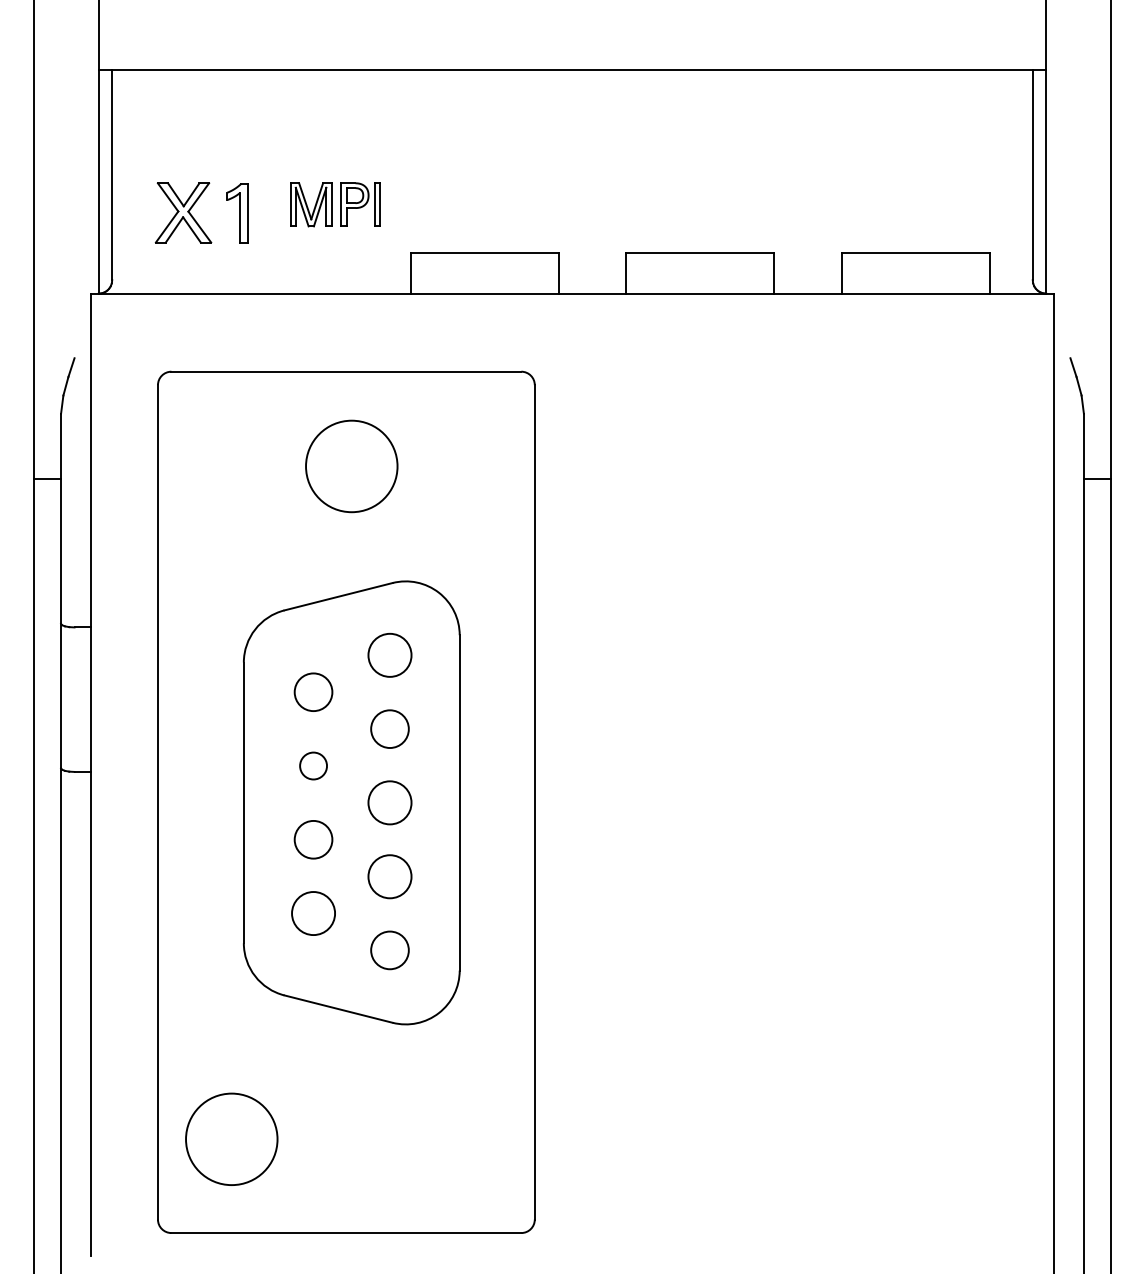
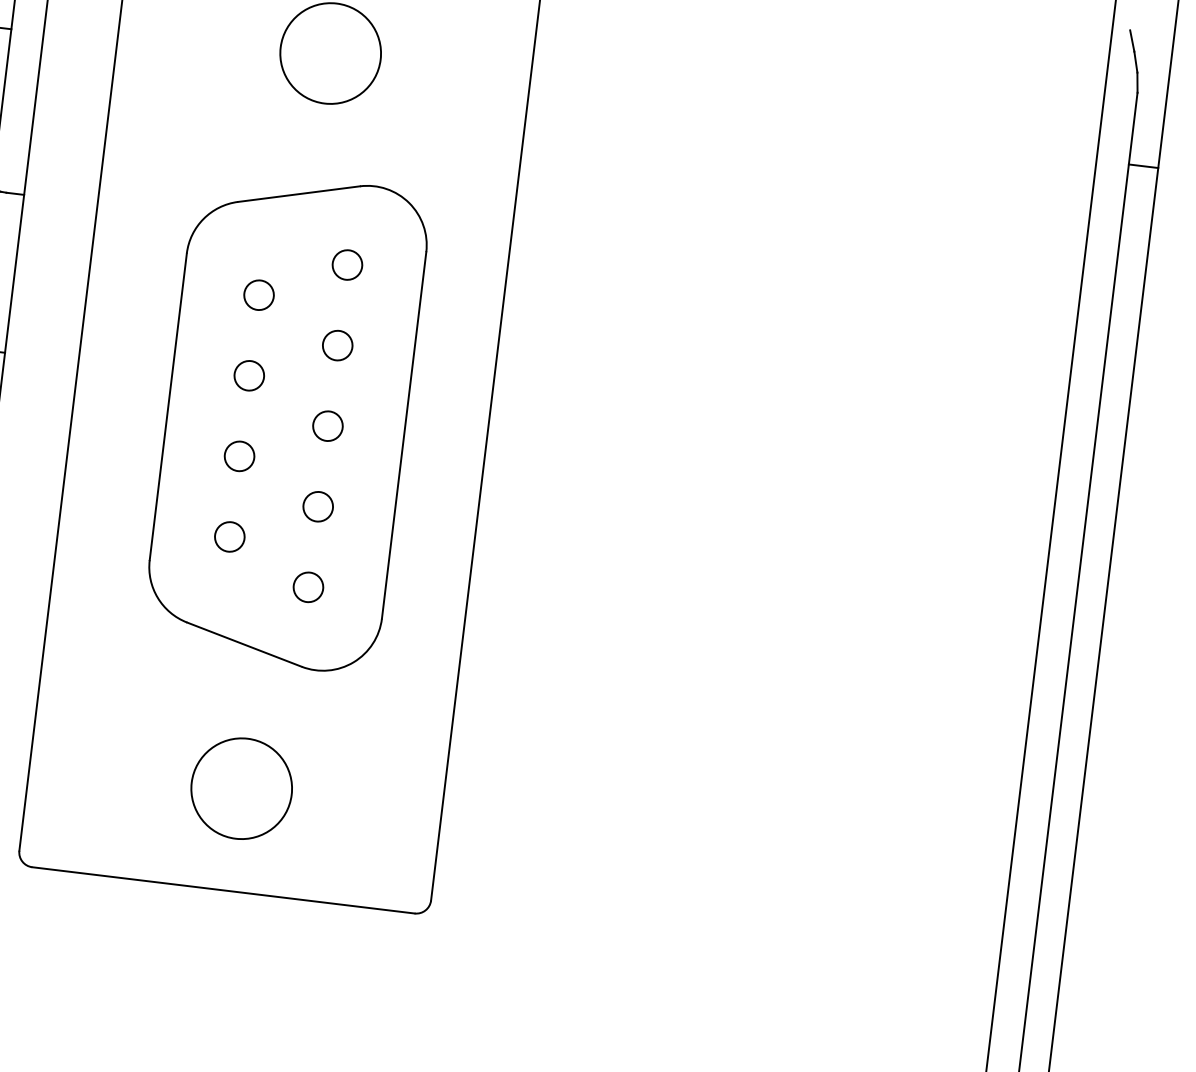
circle: (389, 655) -> (346, 265), size x0.62
circle: (313, 691) -> (259, 294), size x0.71
circle: (389, 728) -> (337, 344), size x0.71
circle: (389, 802) -> (327, 425), size x0.62
circle: (313, 839) -> (239, 456), size x0.71
circle: (389, 876) -> (317, 506), size x0.62
circle: (313, 913) -> (229, 536), size x0.62
circle: (389, 949) -> (308, 586), size x0.71
circle: (231, 1138) -> (241, 787), moved

